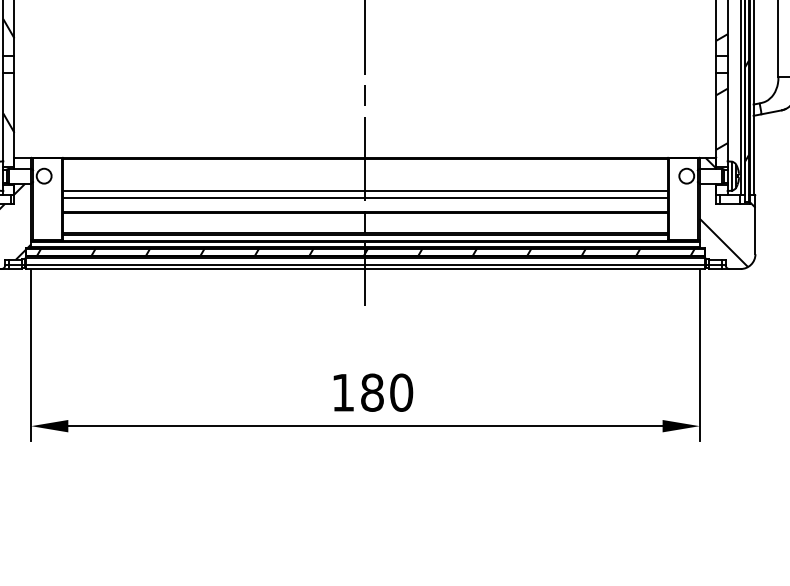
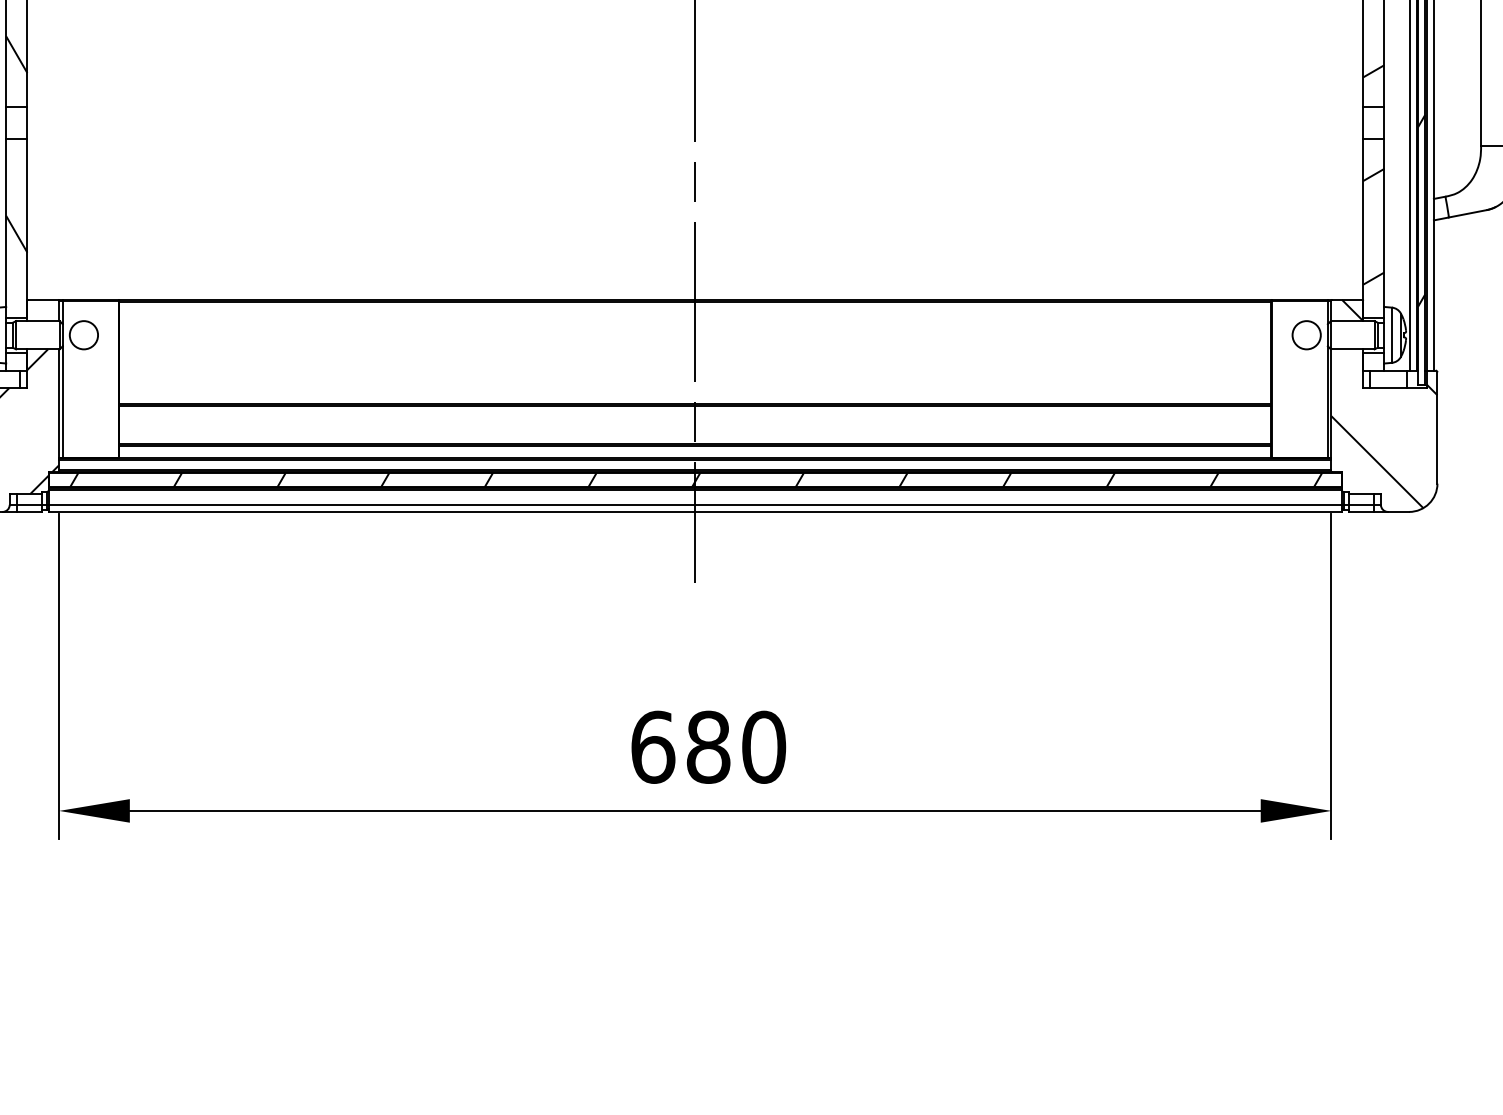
line: (365, 191) -> (695, 364), removed
line: (365, 198) -> (695, 377), removed
text: (343, 392) -> (653, 746), 180 -> 680

